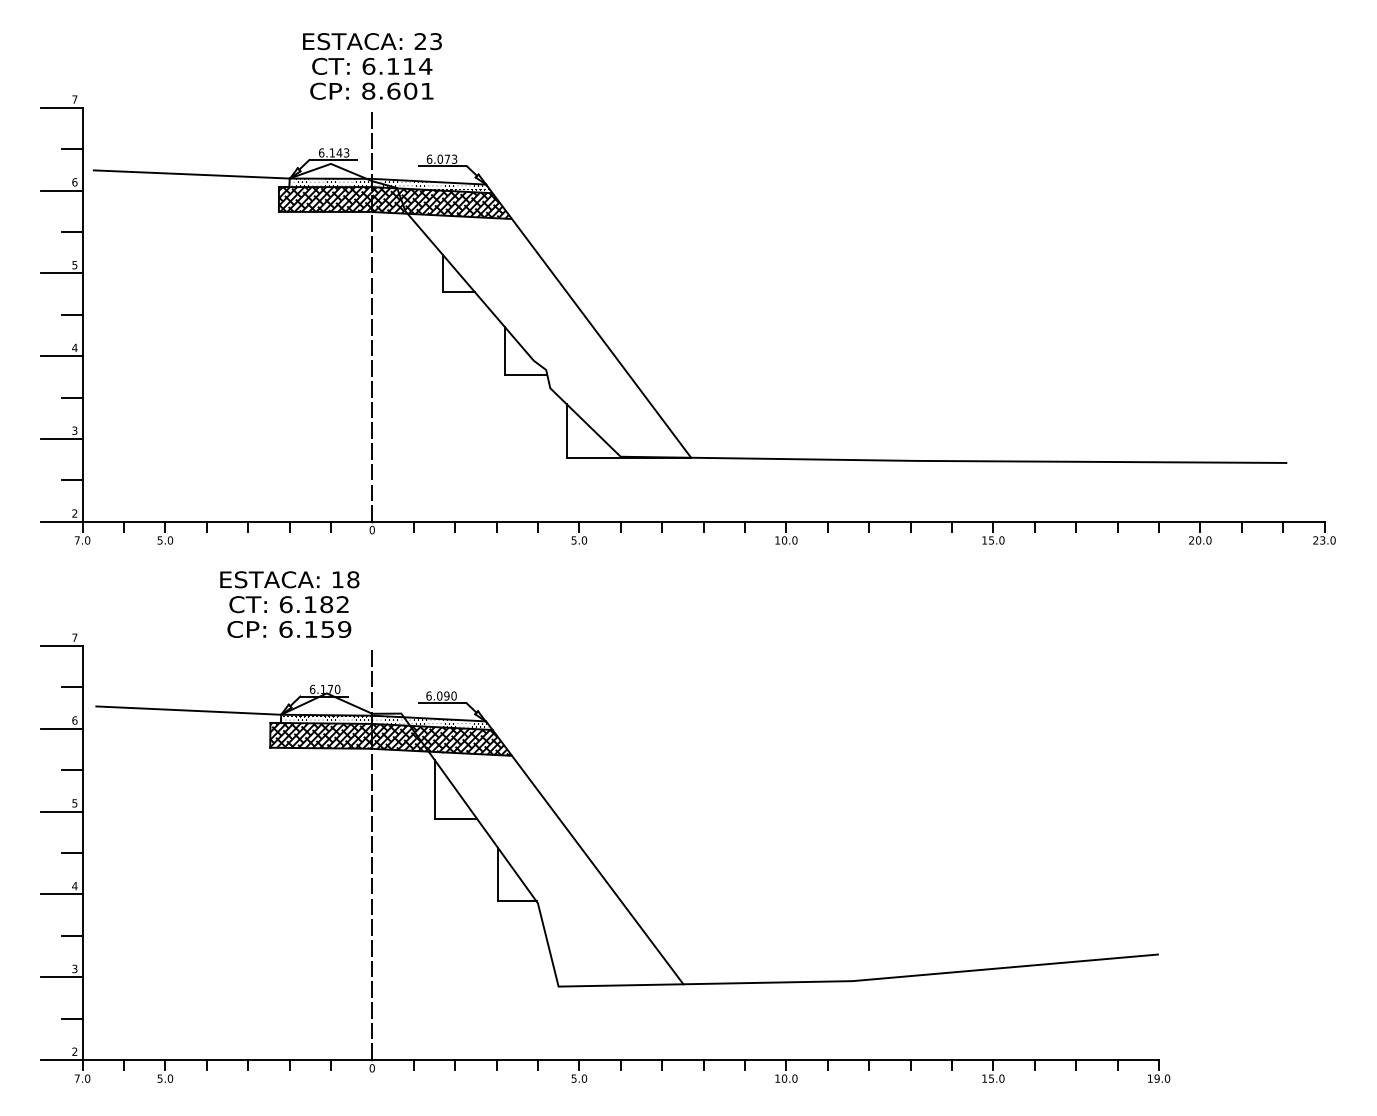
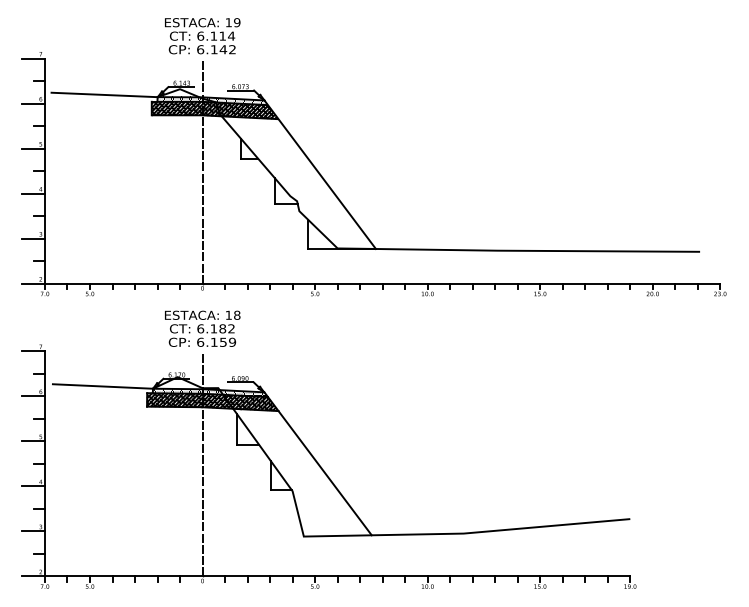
text: (427, 41) -> (232, 22), 23 -> 19
text: (397, 90) -> (216, 49), 8.601 -> 6.142
text: (289, 603) -> (202, 328), moved

